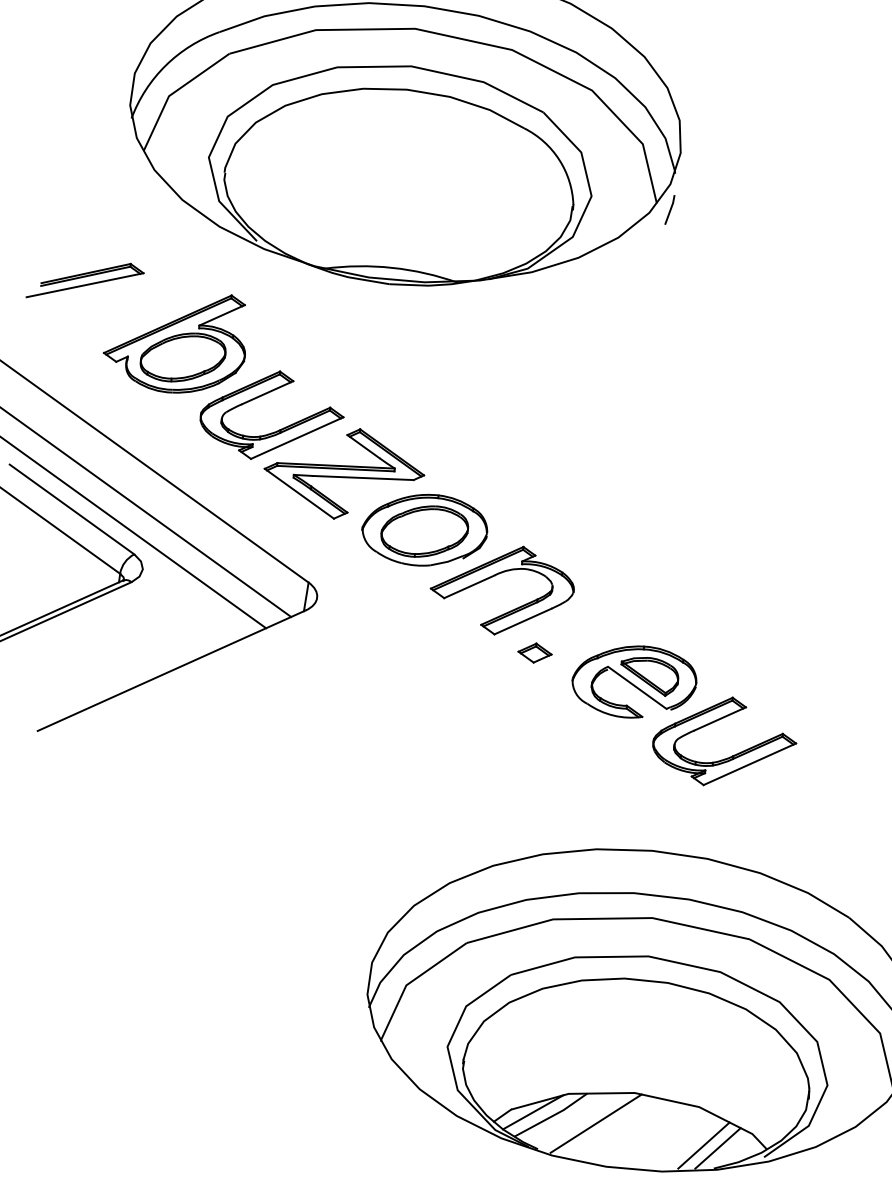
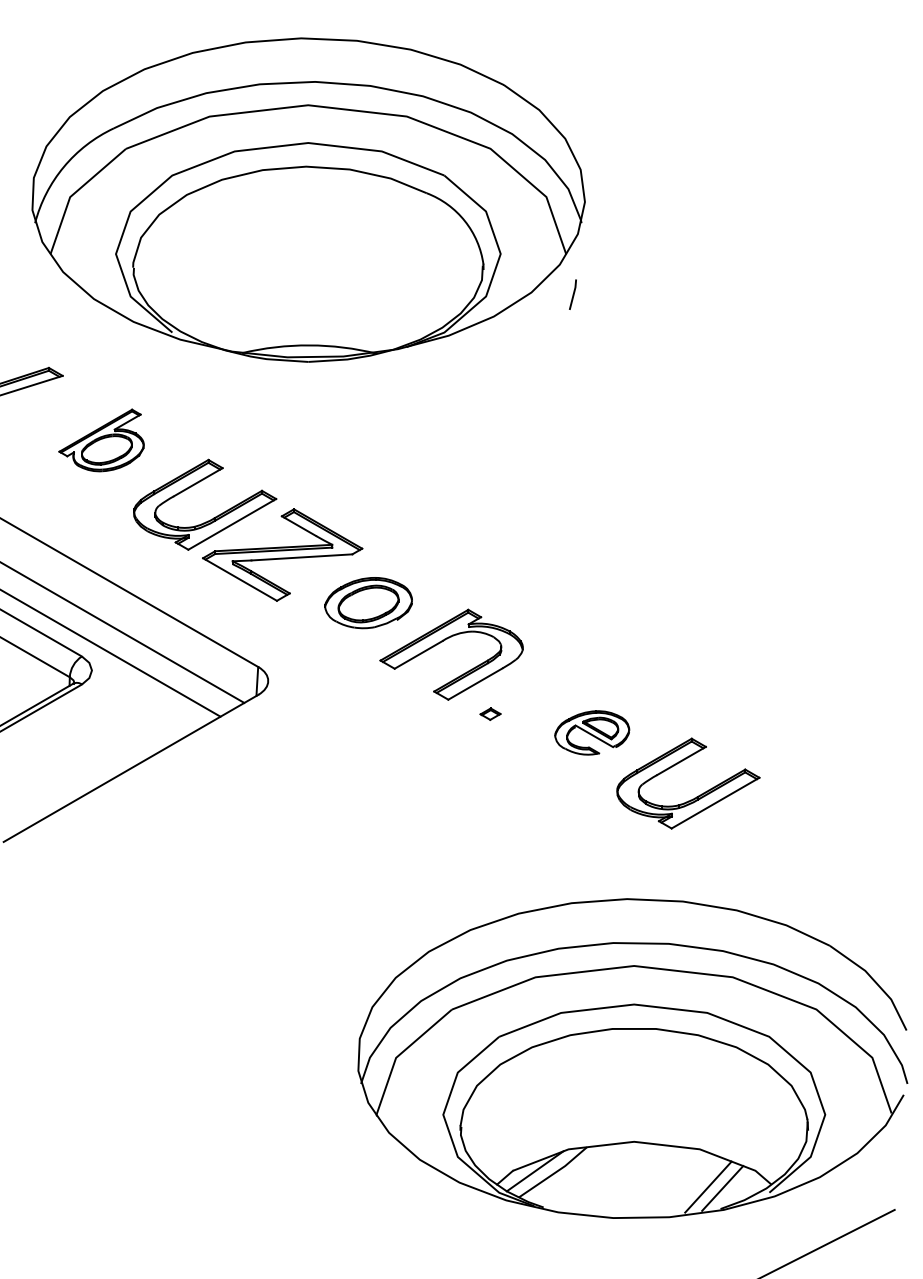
line: (669, 209) -> (572, 294), moved
part: (175, 341) -> (101, 440), size x0.6
part: (424, 529) -> (368, 602), size x0.7
part: (535, 652) -> (490, 713), size x0.6
part: (633, 681) -> (591, 732), size x0.6
line: (595, 1122) -> (598, 1175), removed

